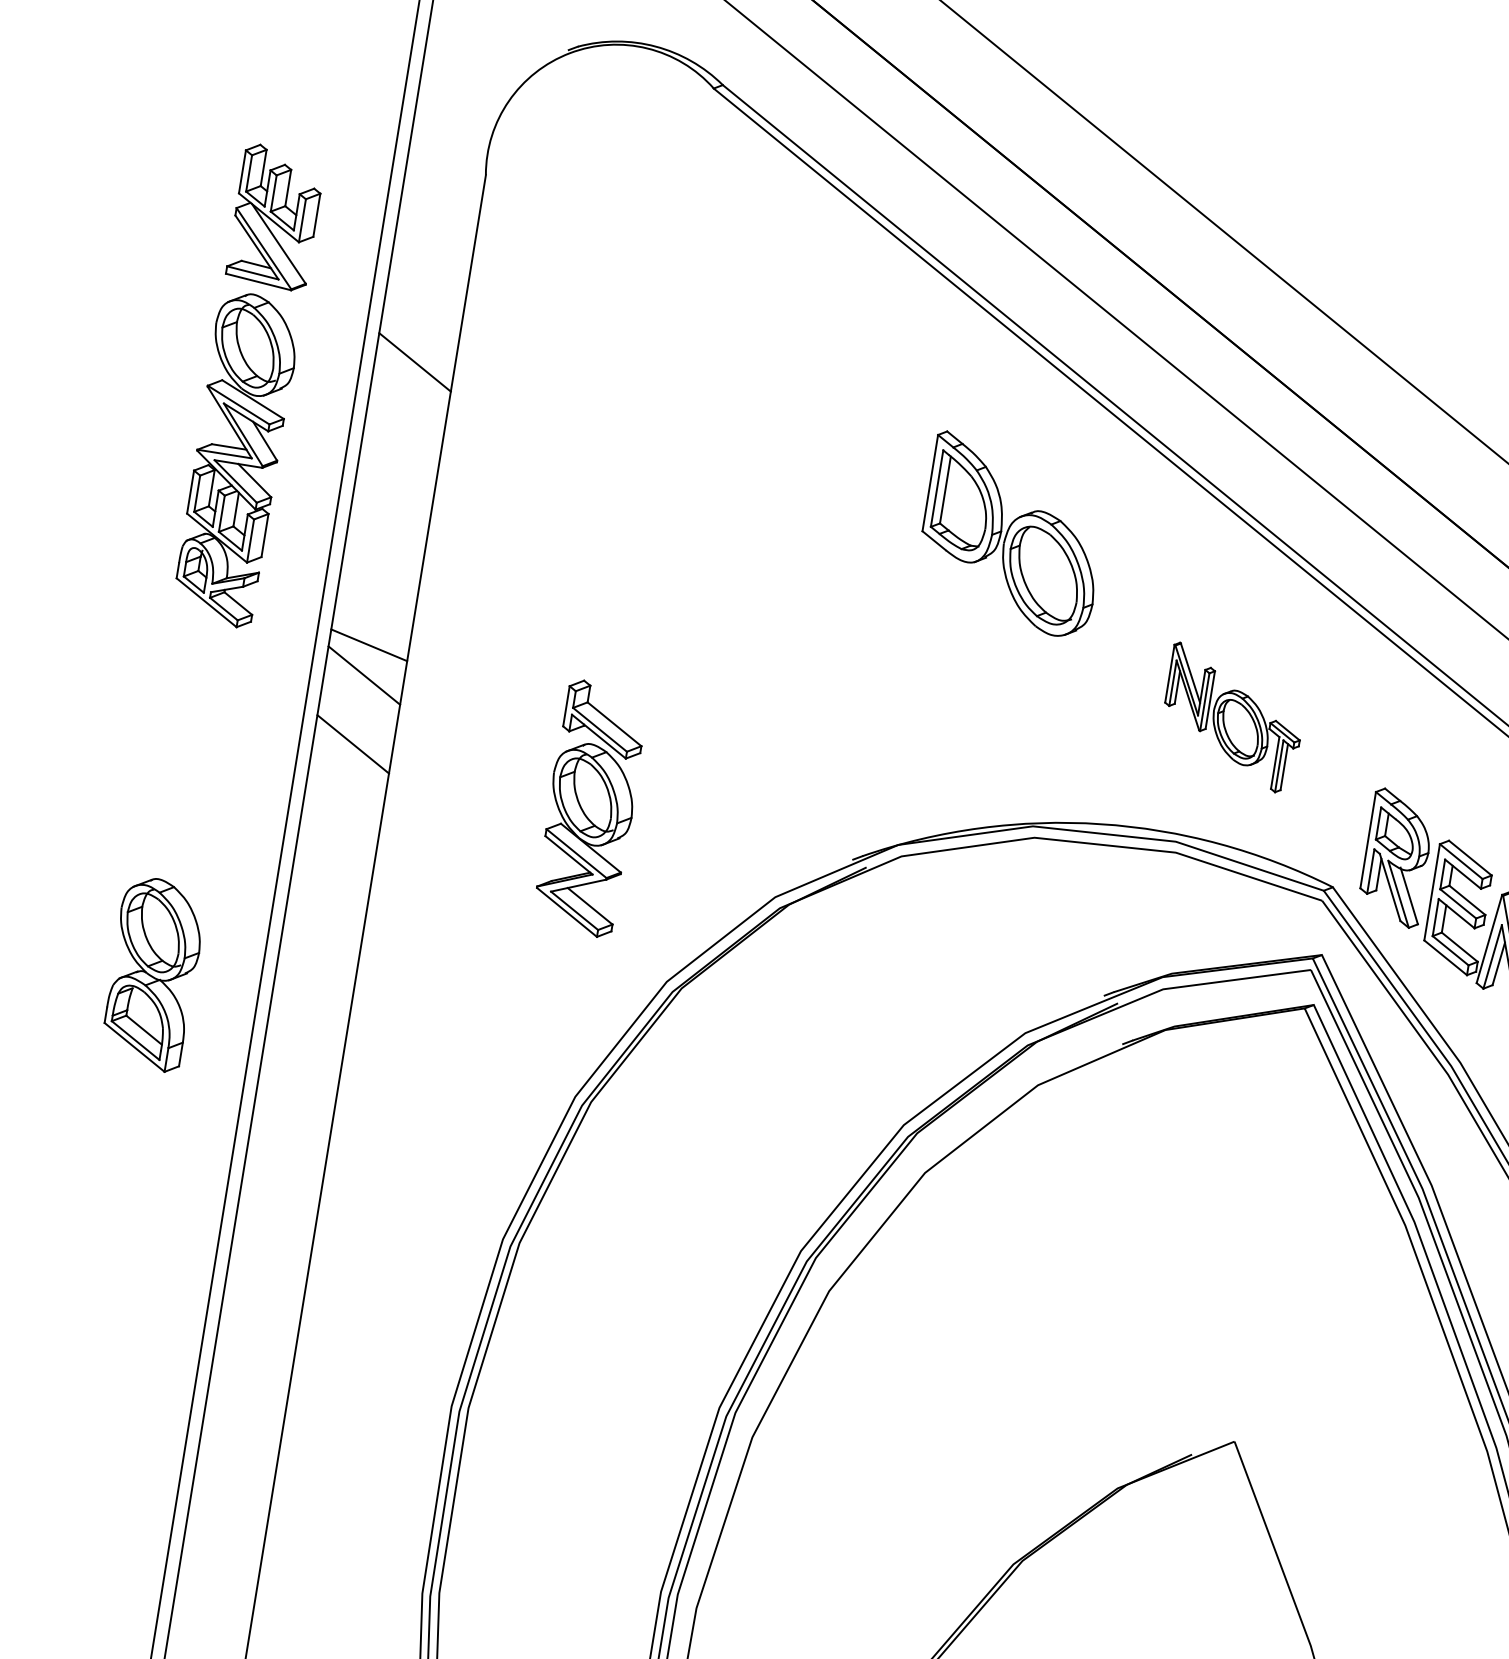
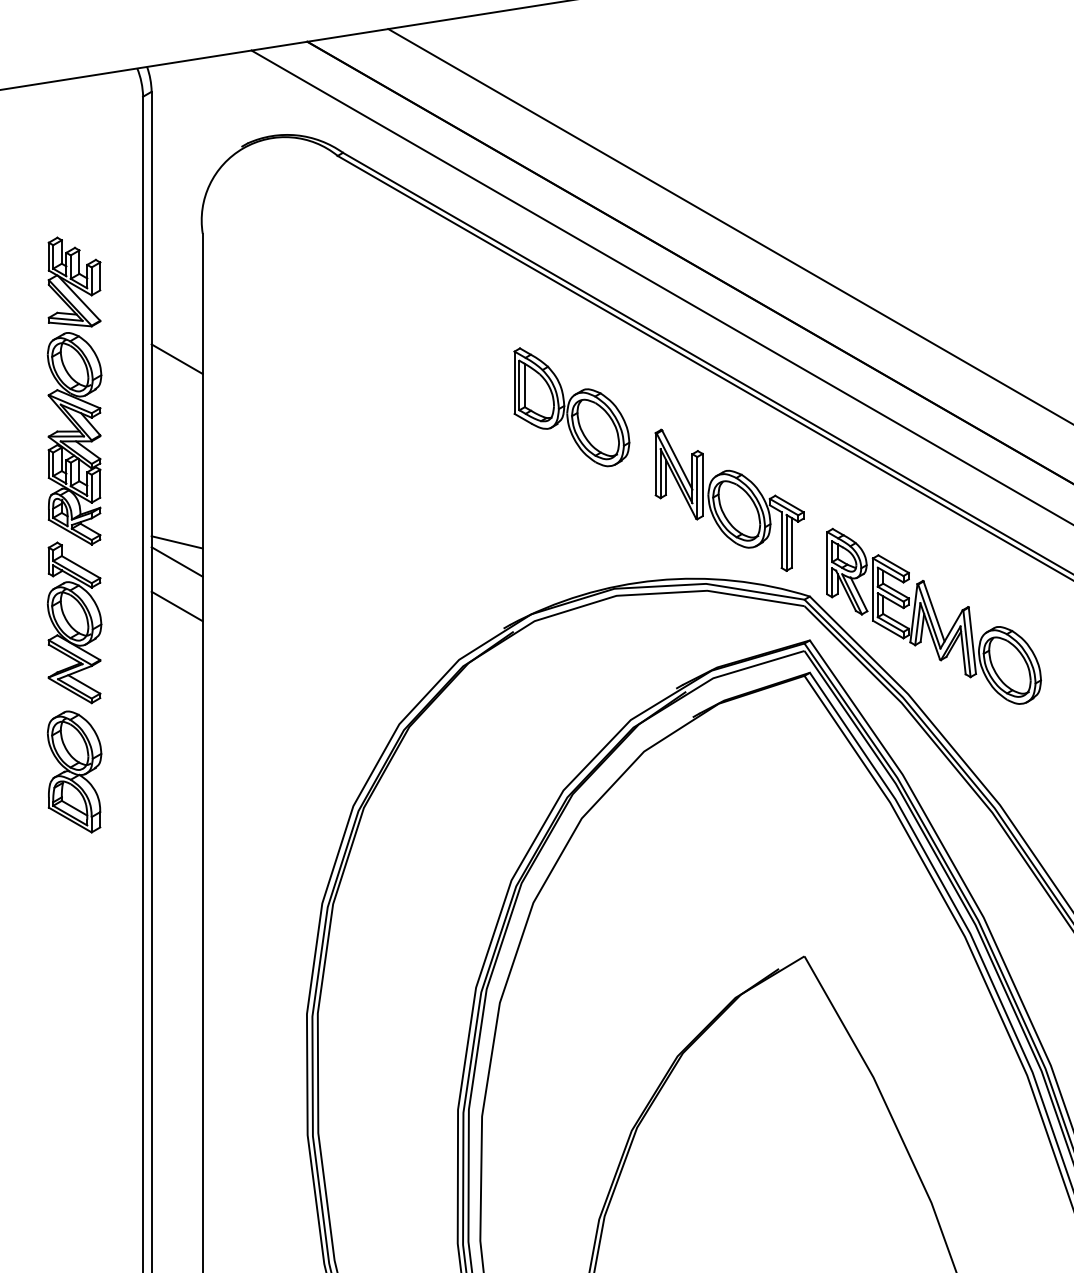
part: (1232, 717) -> (729, 499), size x1.67
part: (590, 808) -> (74, 622), moved

